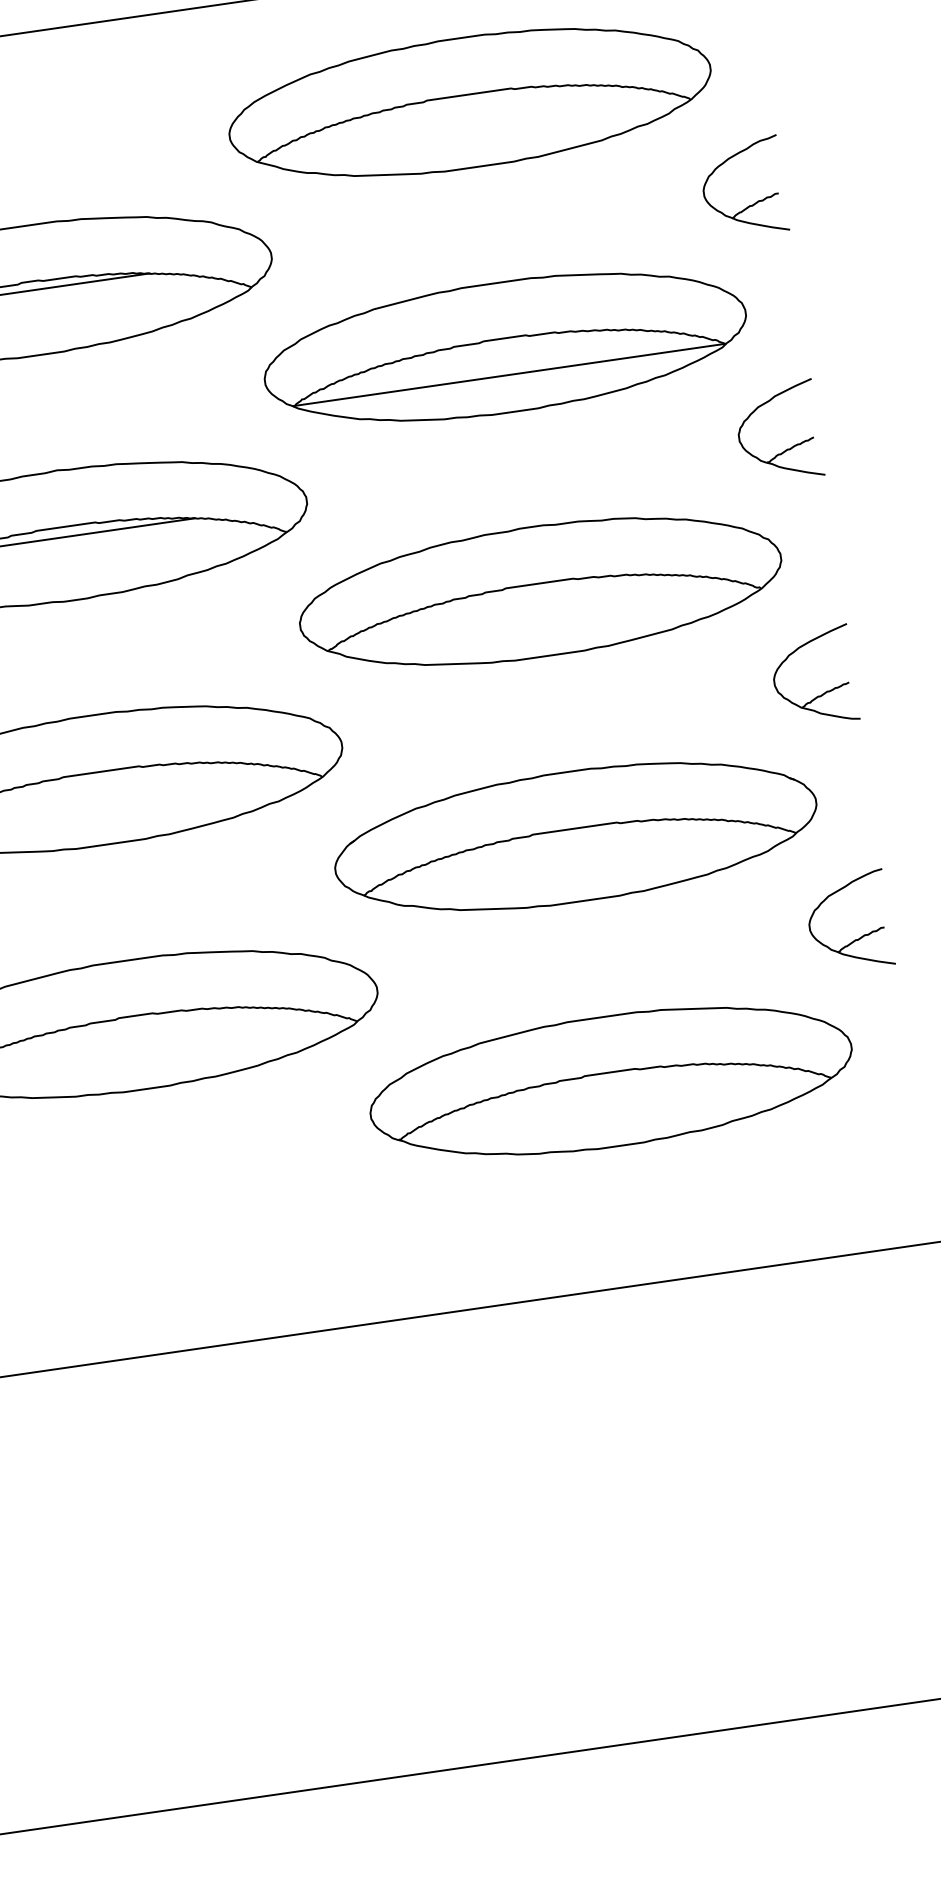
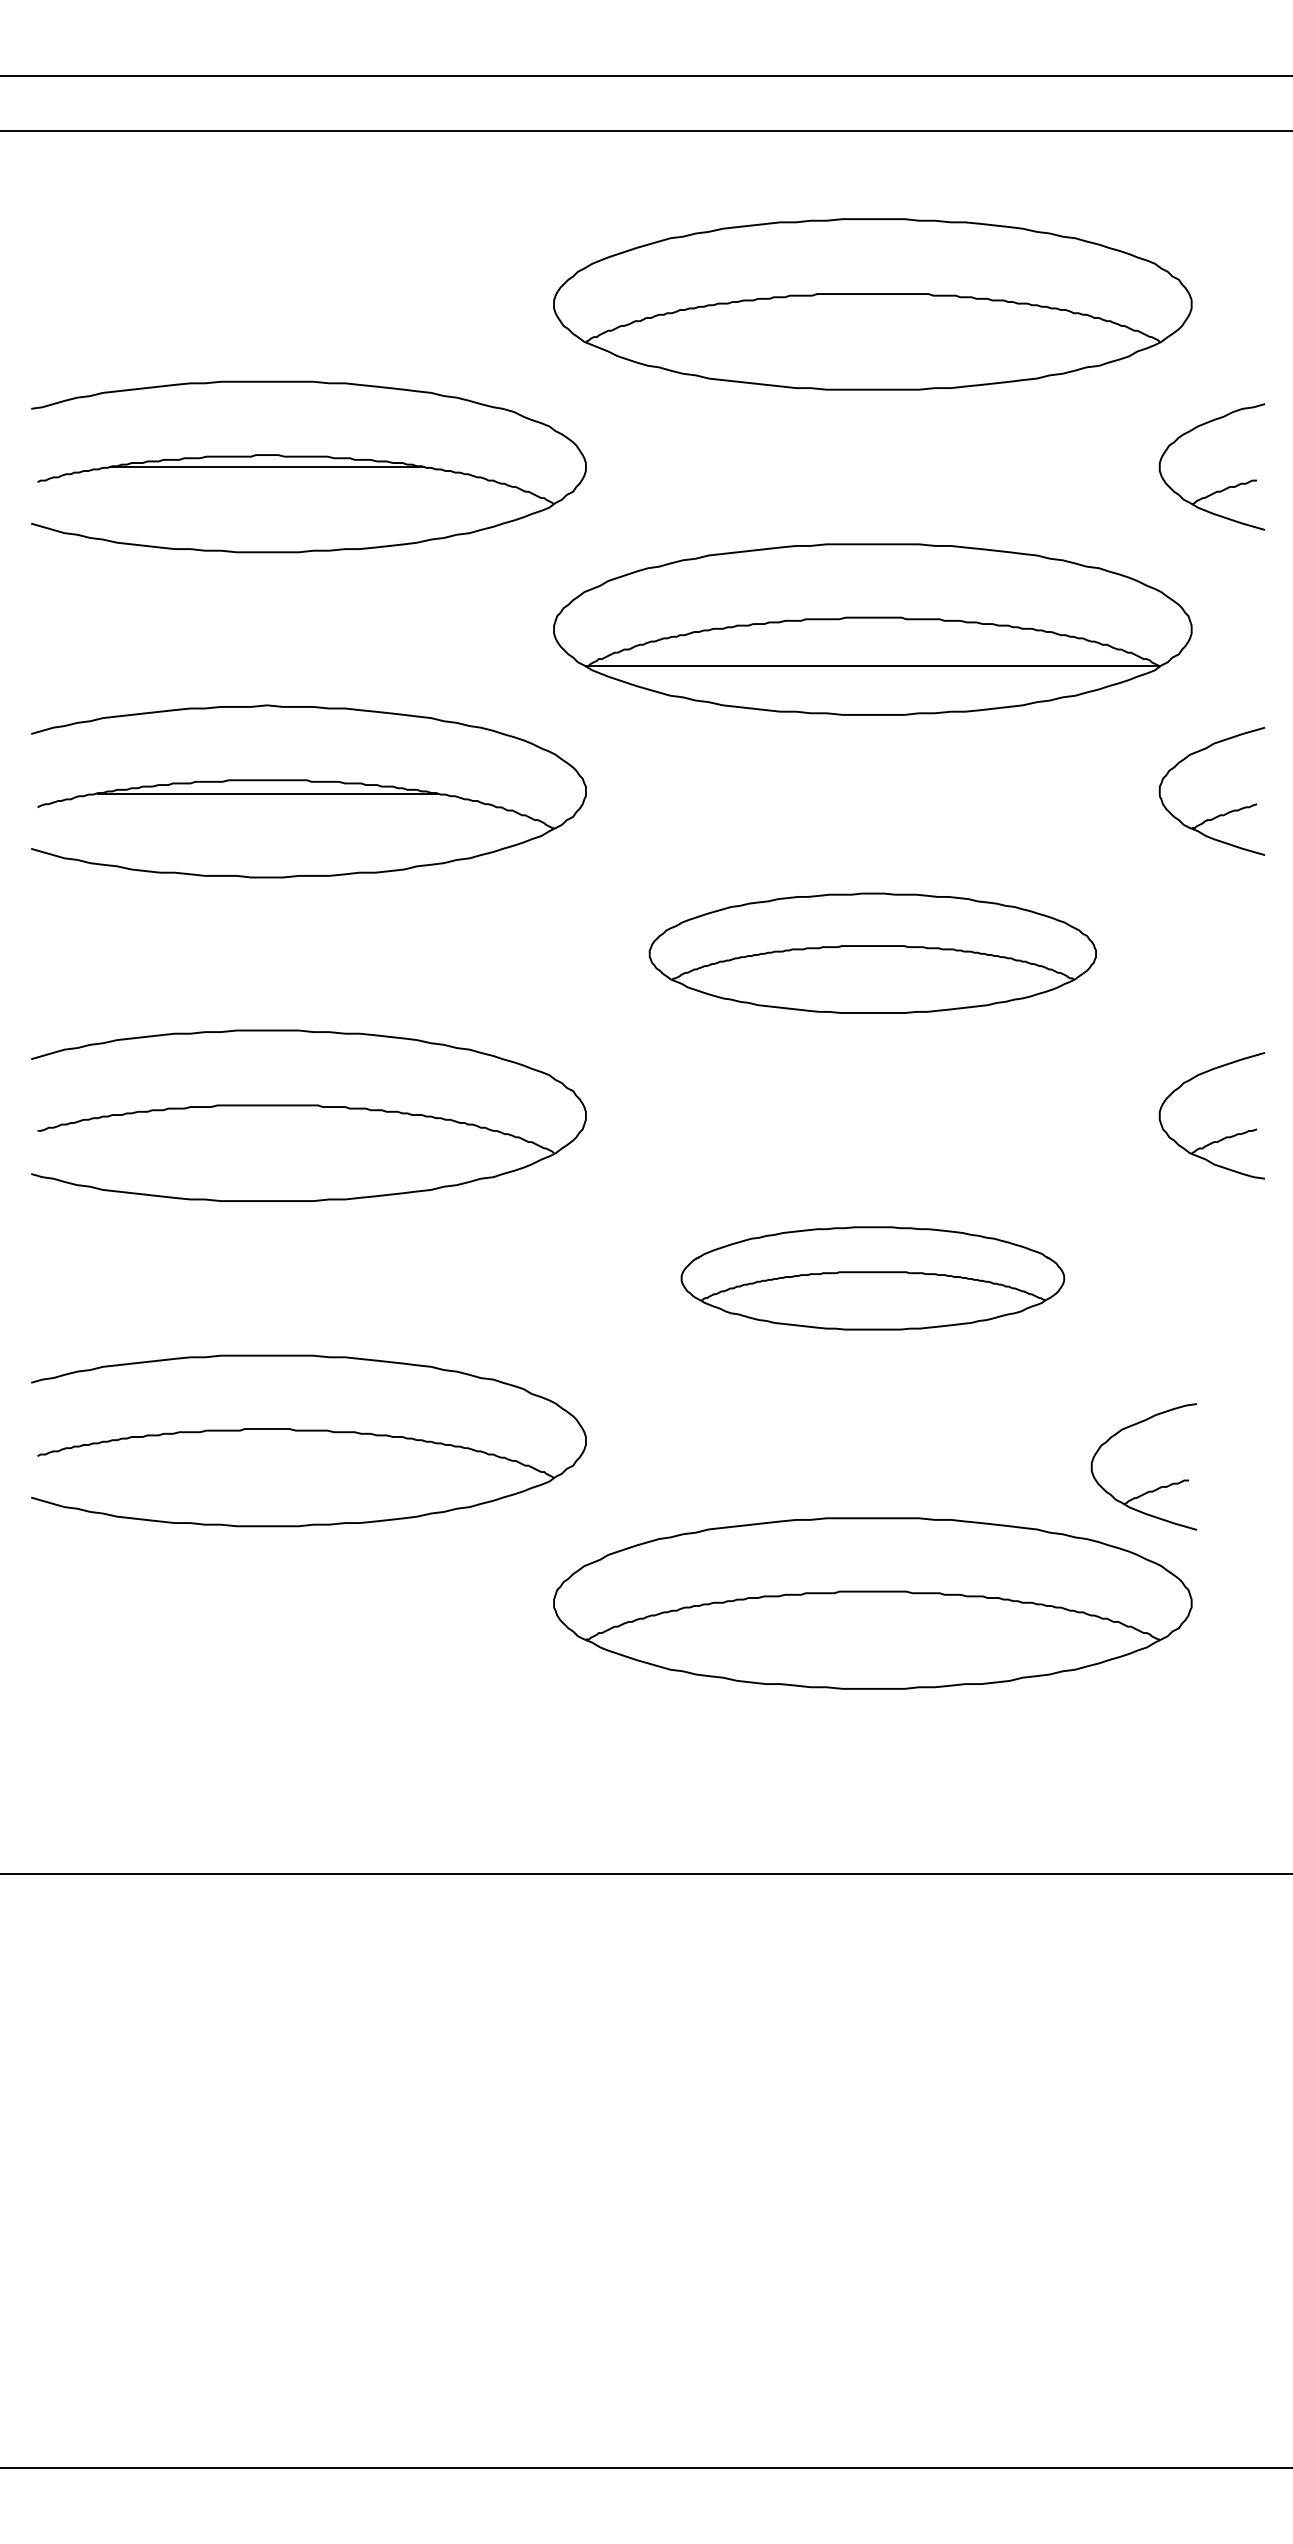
part: (540, 591) -> (872, 953), size x0.7
part: (575, 836) -> (872, 1278), size x0.6
part: (855, 939) -> (1149, 1490), moved

